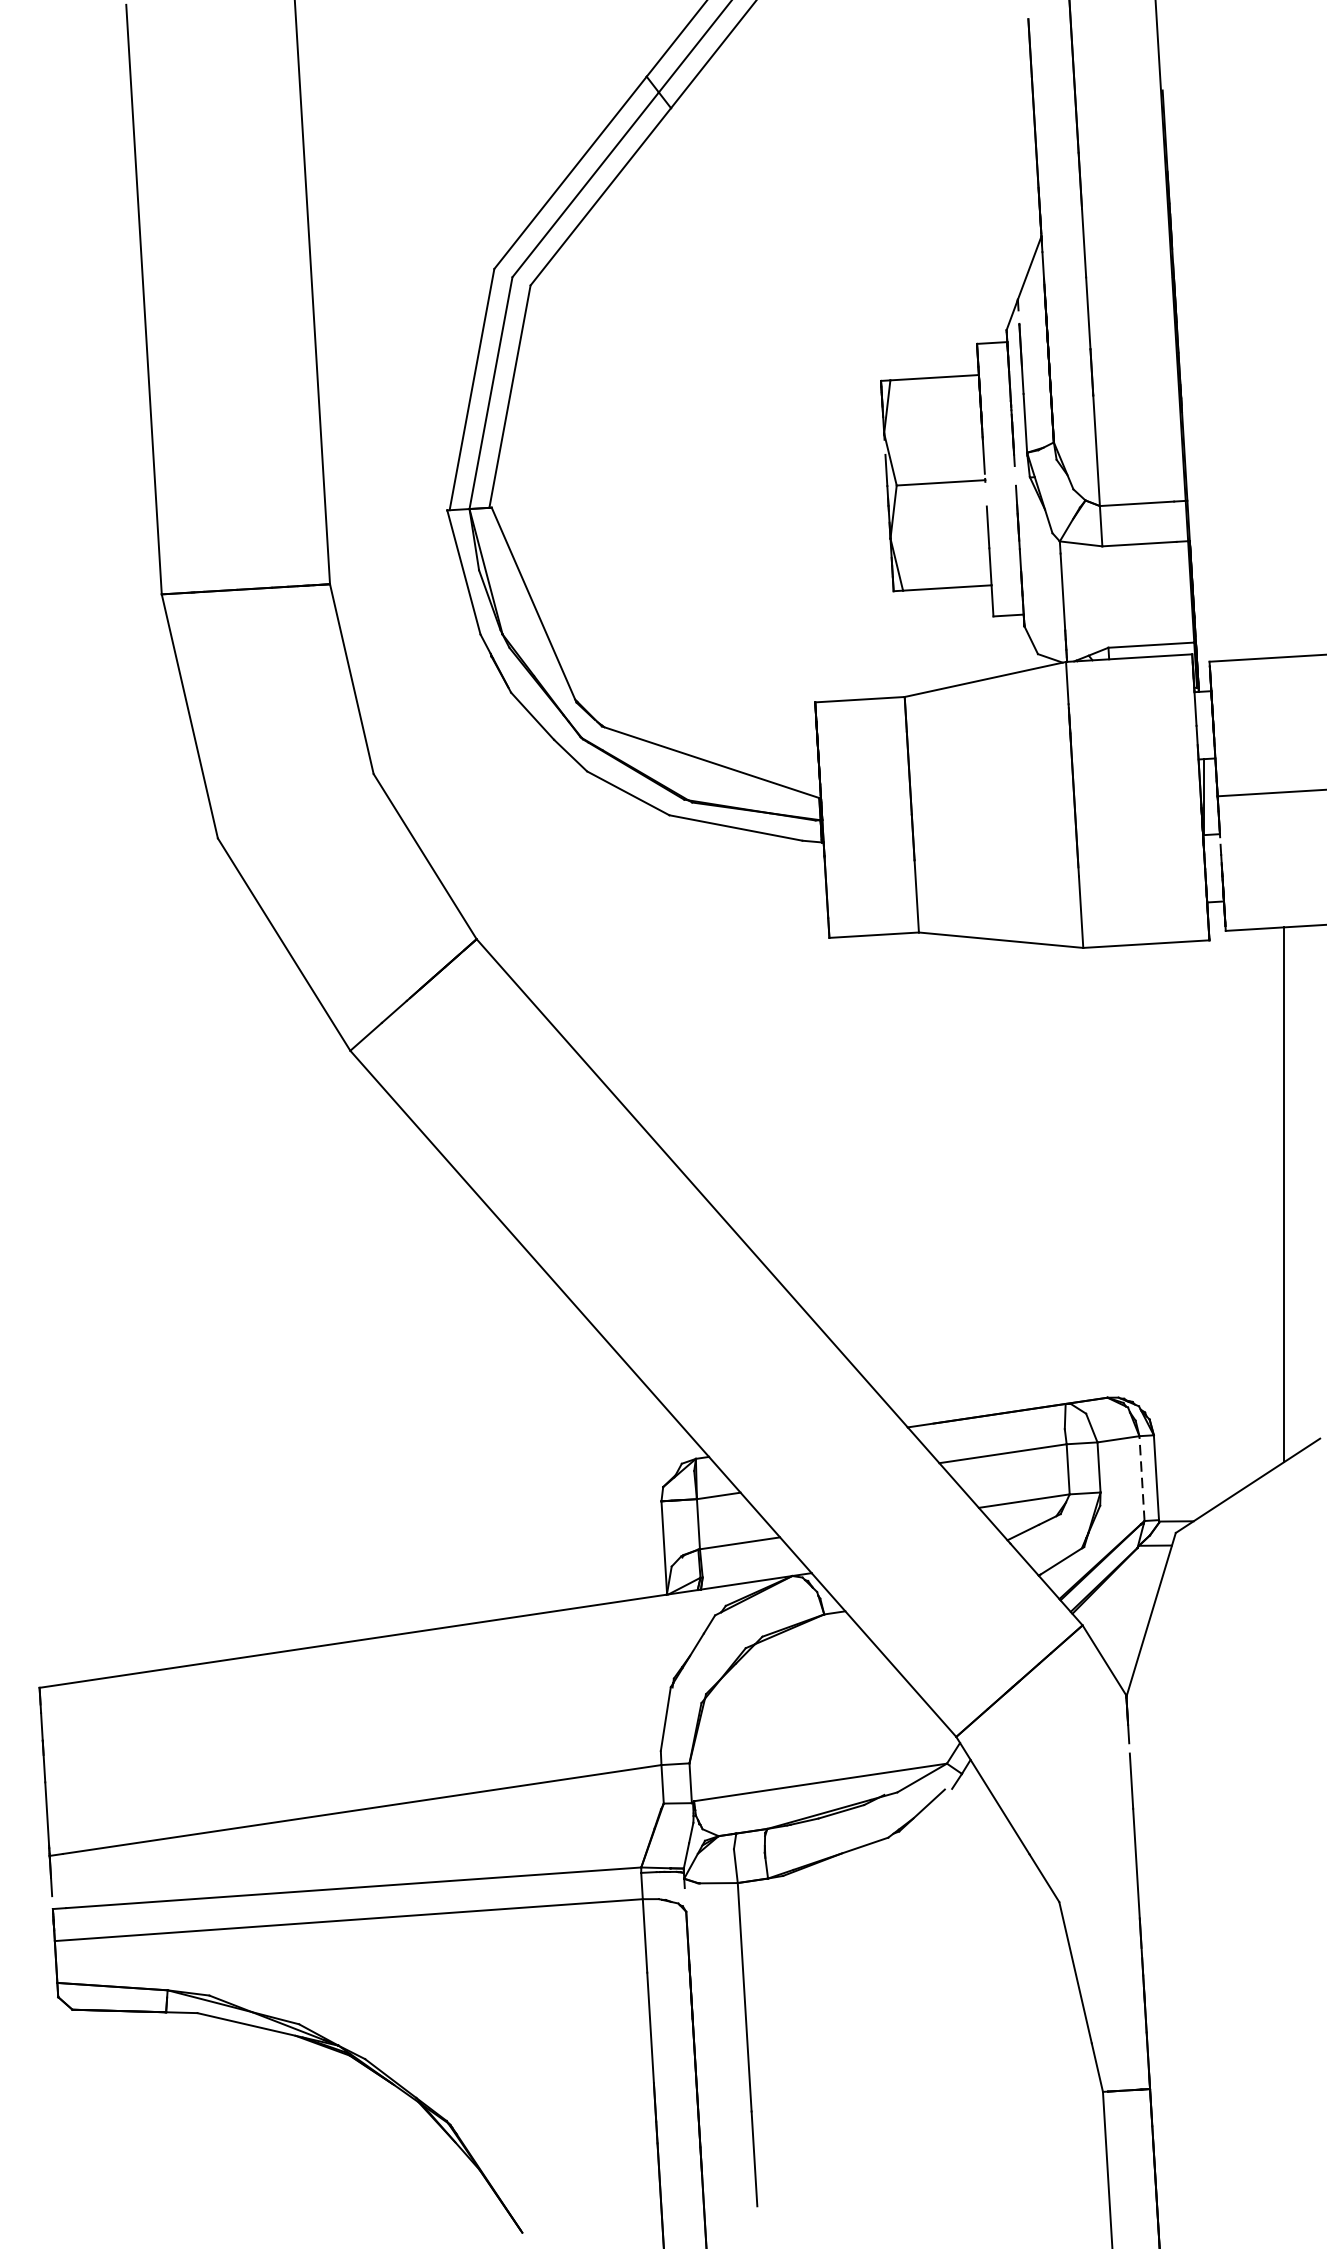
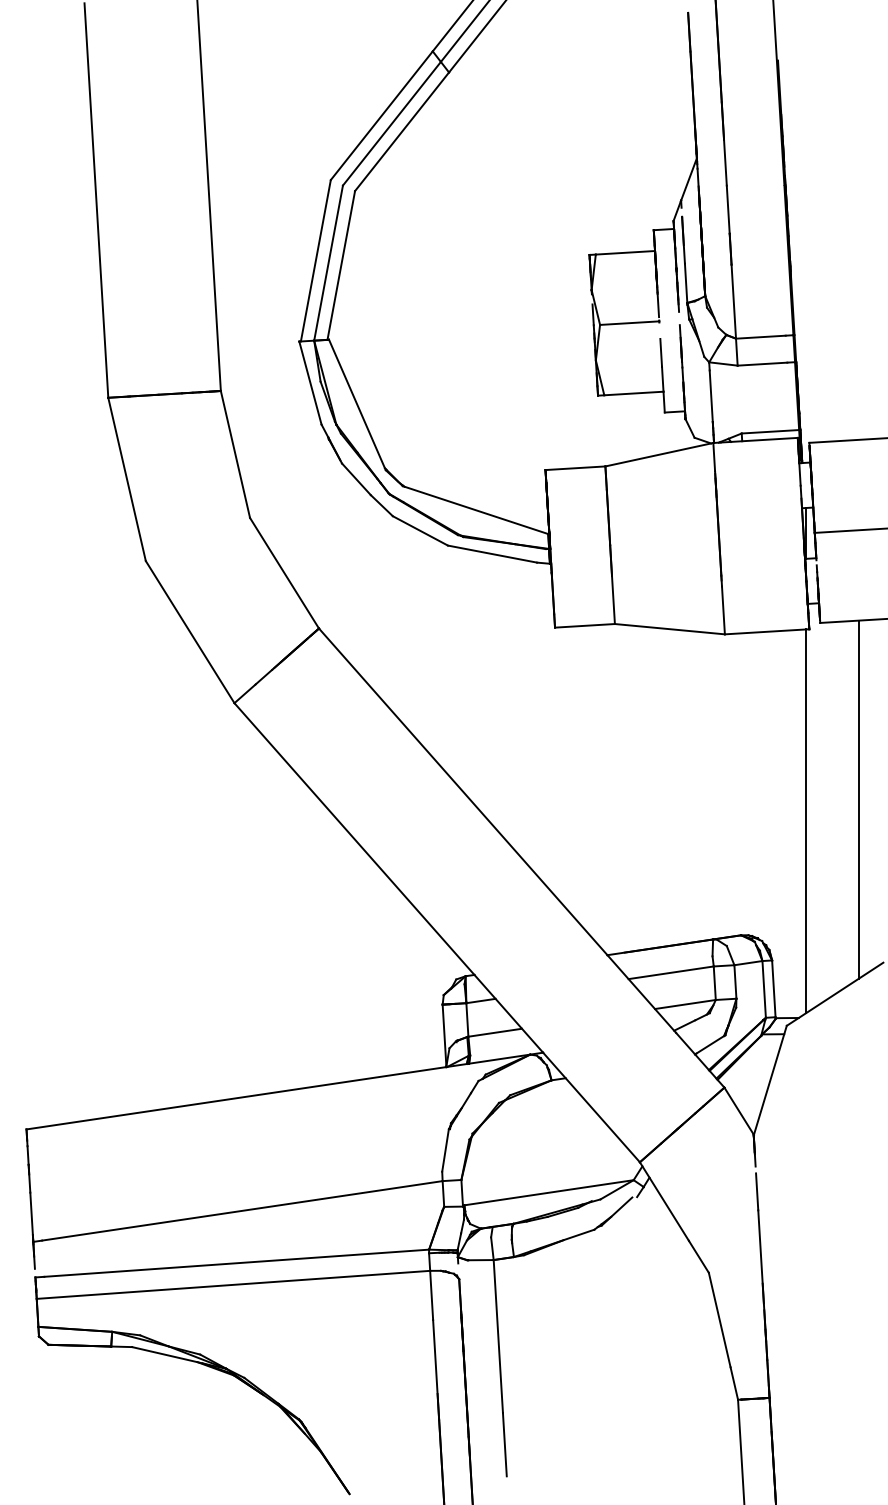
line: (1203, 1227) -> (805, 821), added
line: (1142, 1477) -> (764, 988), dashed -> solid

